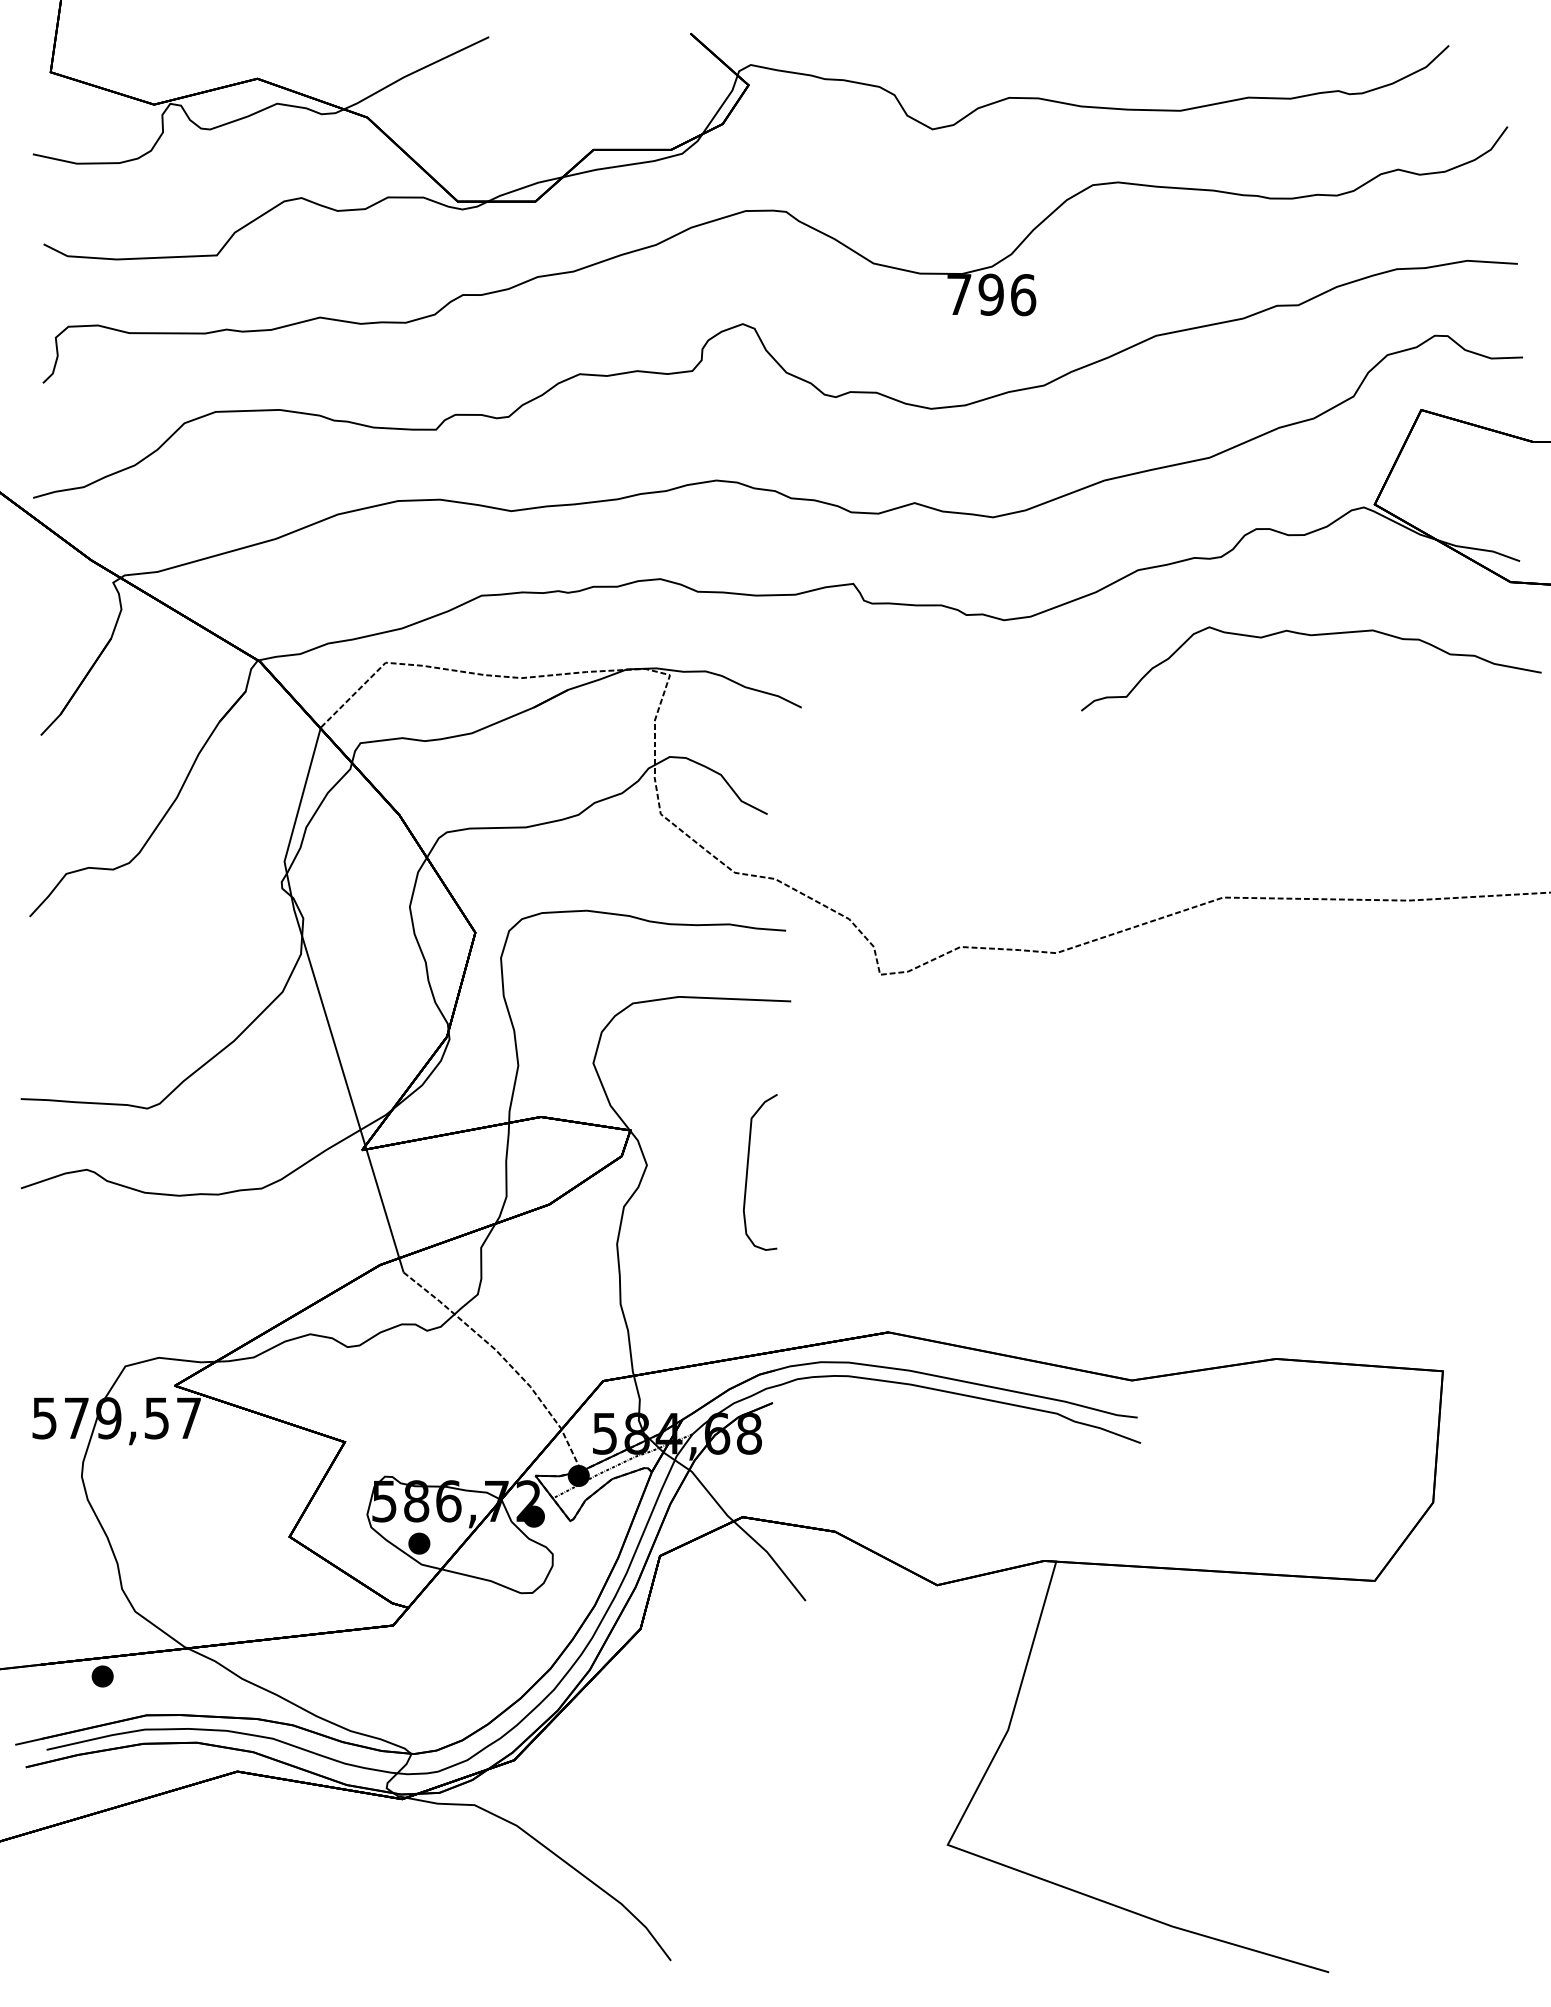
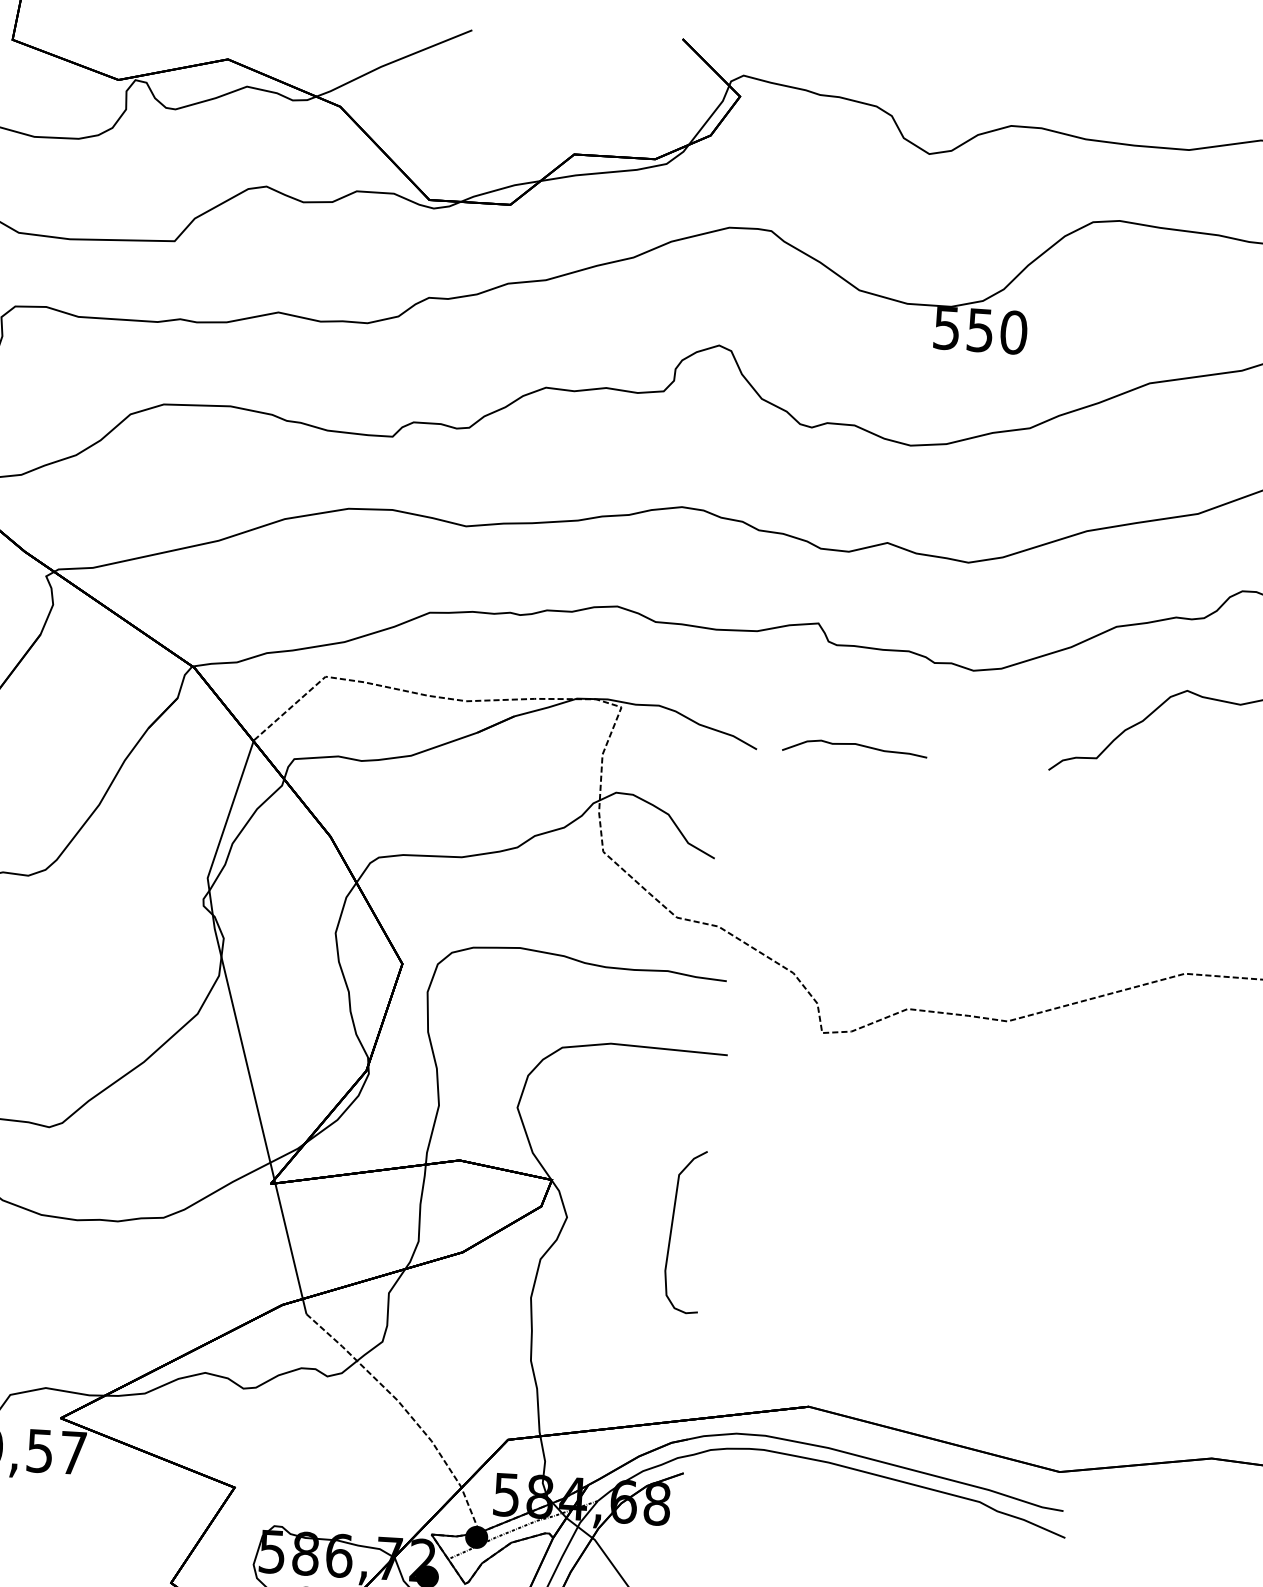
text: (991, 294) -> (980, 330), 796 -> 550
curve: (894, 697) -> (854, 744), added

